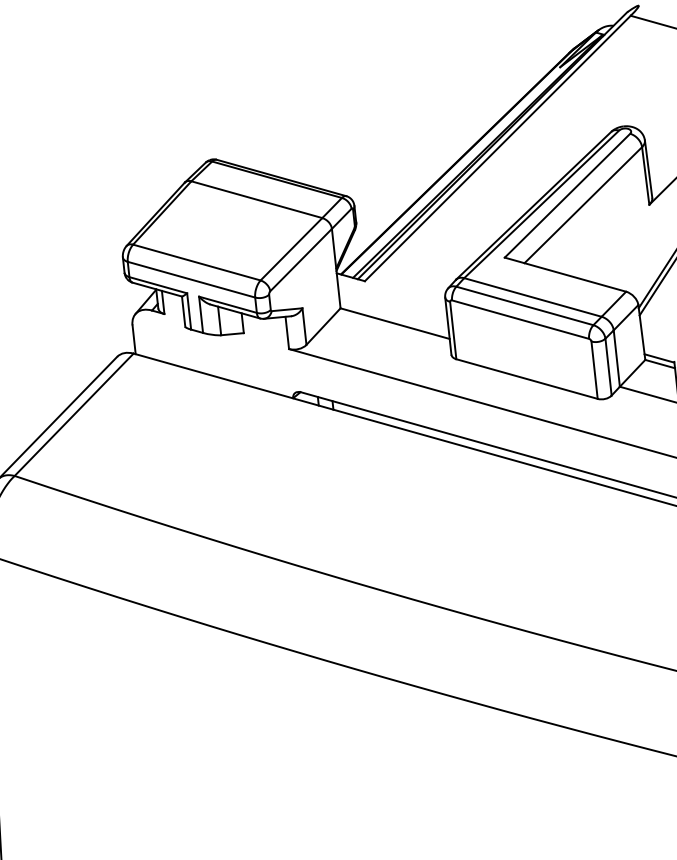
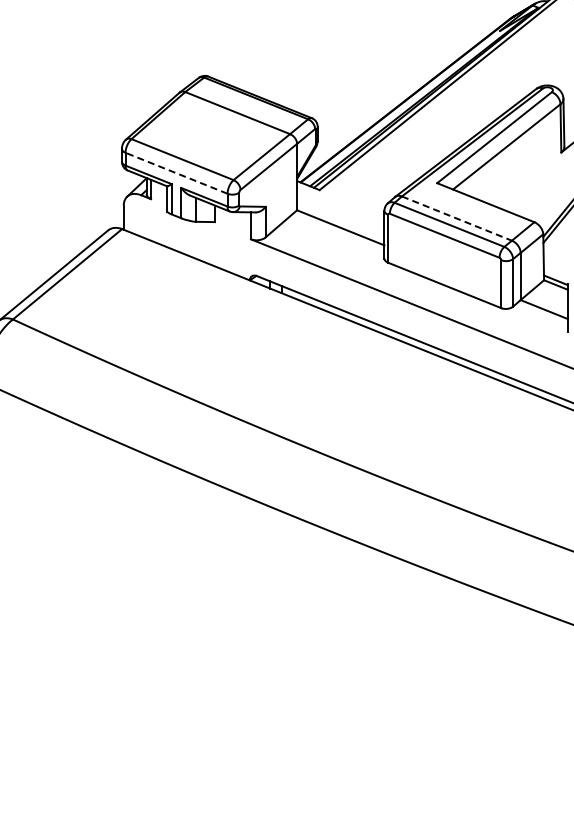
line: (191, 279) -> (176, 173), solid -> dashed
line: (533, 297) -> (457, 218), solid -> dashed

